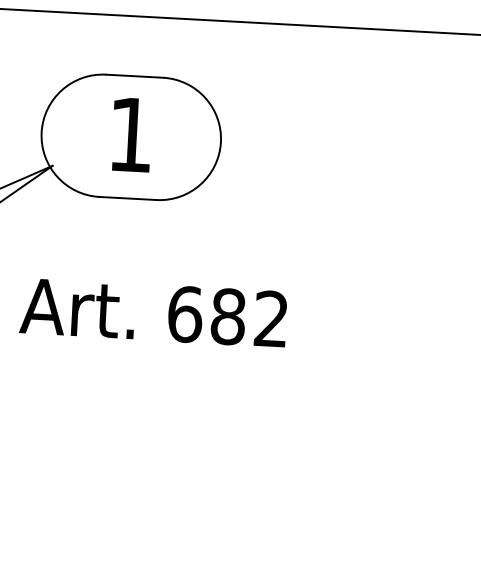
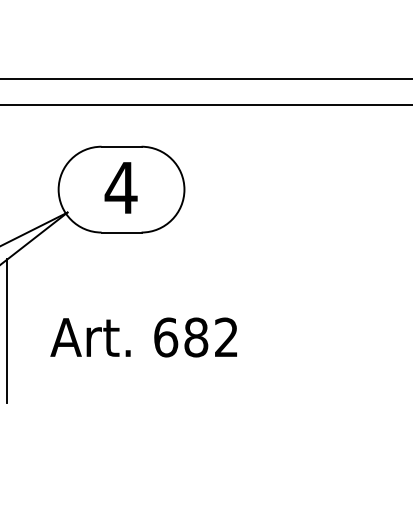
text: (129, 134) -> (120, 187), 1 -> 4
text: (153, 312) -> (143, 337), moved

